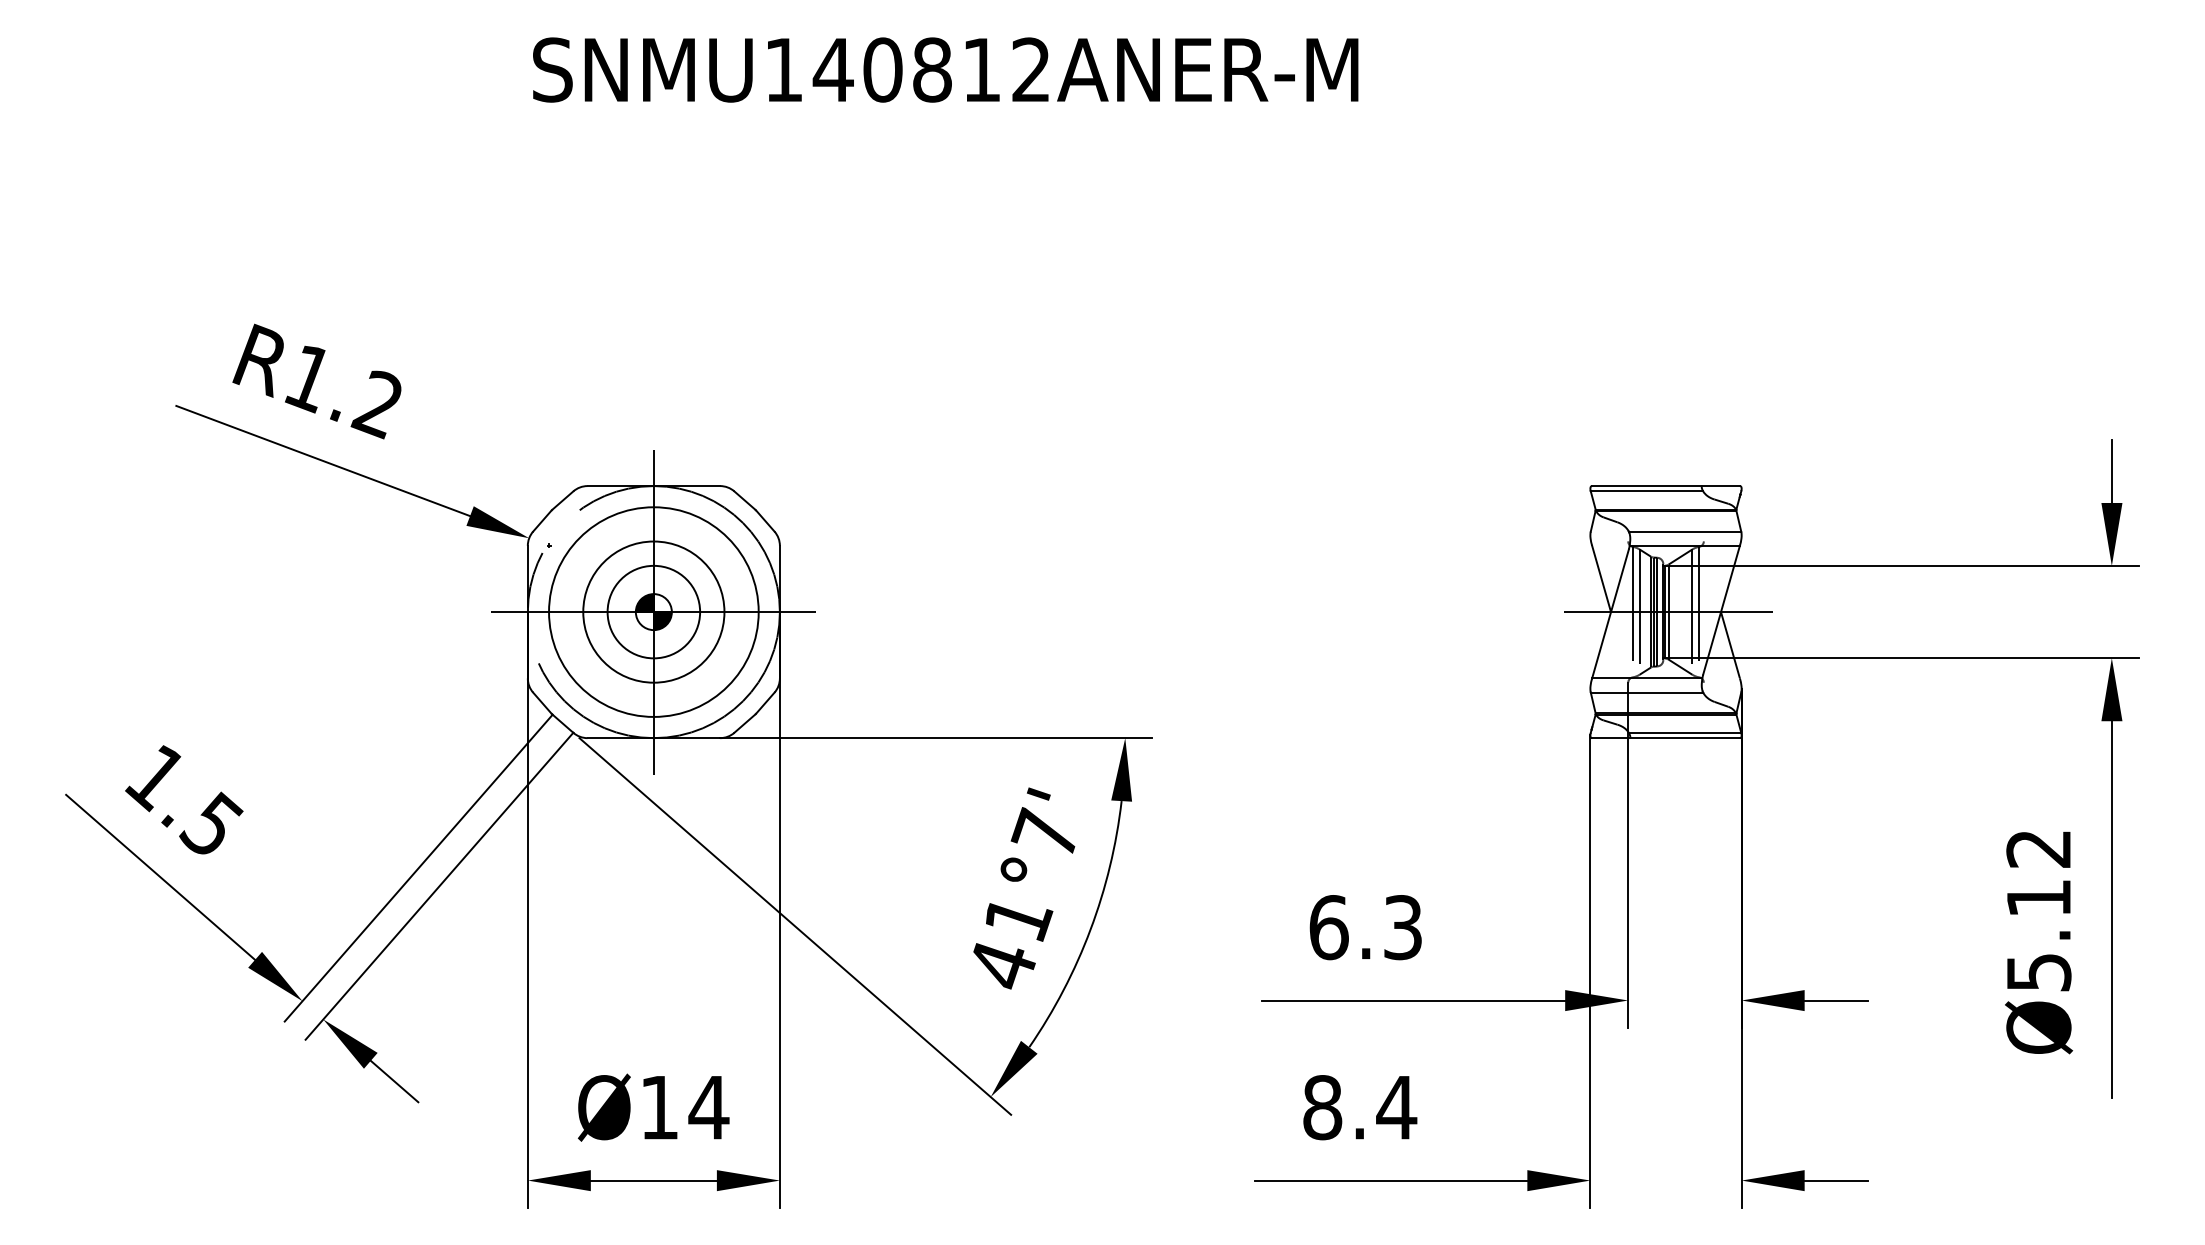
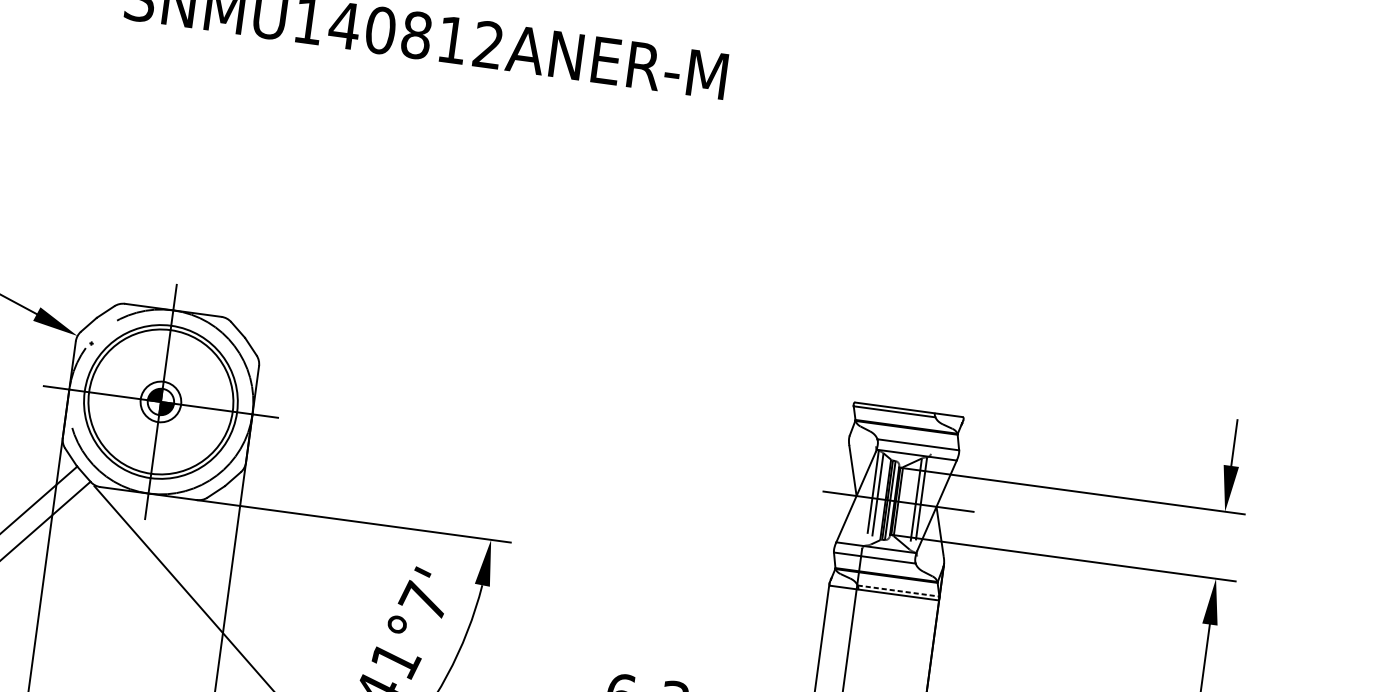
circle: (653, 611) -> (160, 401), size x0.6
circle: (653, 611) -> (160, 401), size x1.4
line: (1685, 732) -> (898, 590), solid -> dashed

